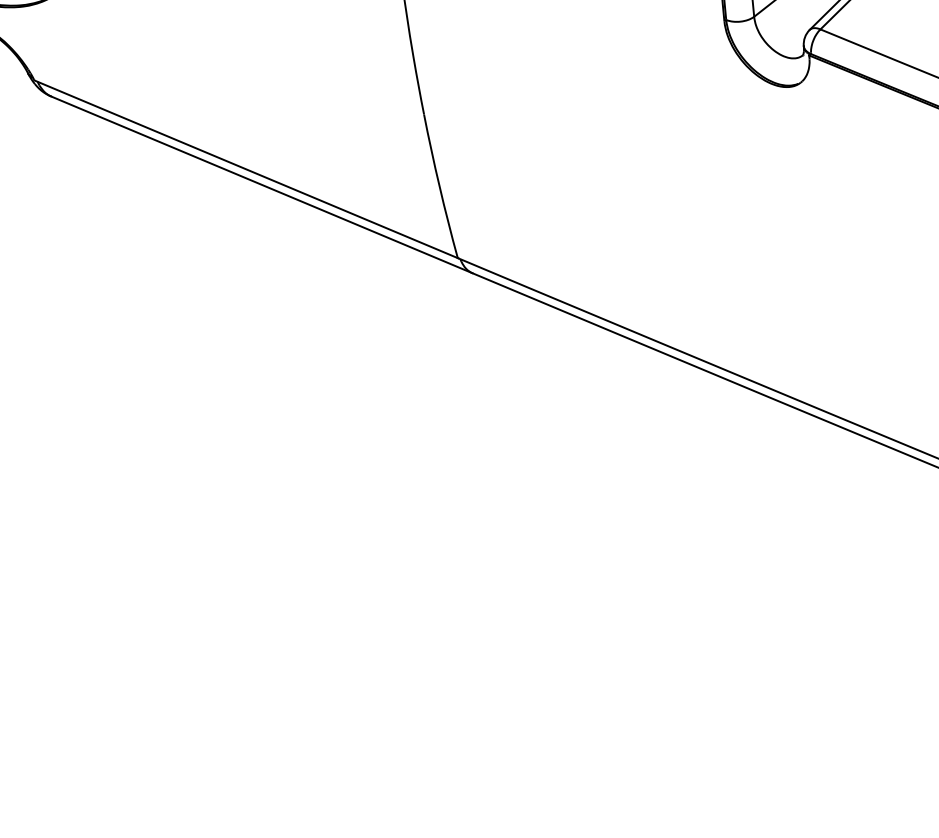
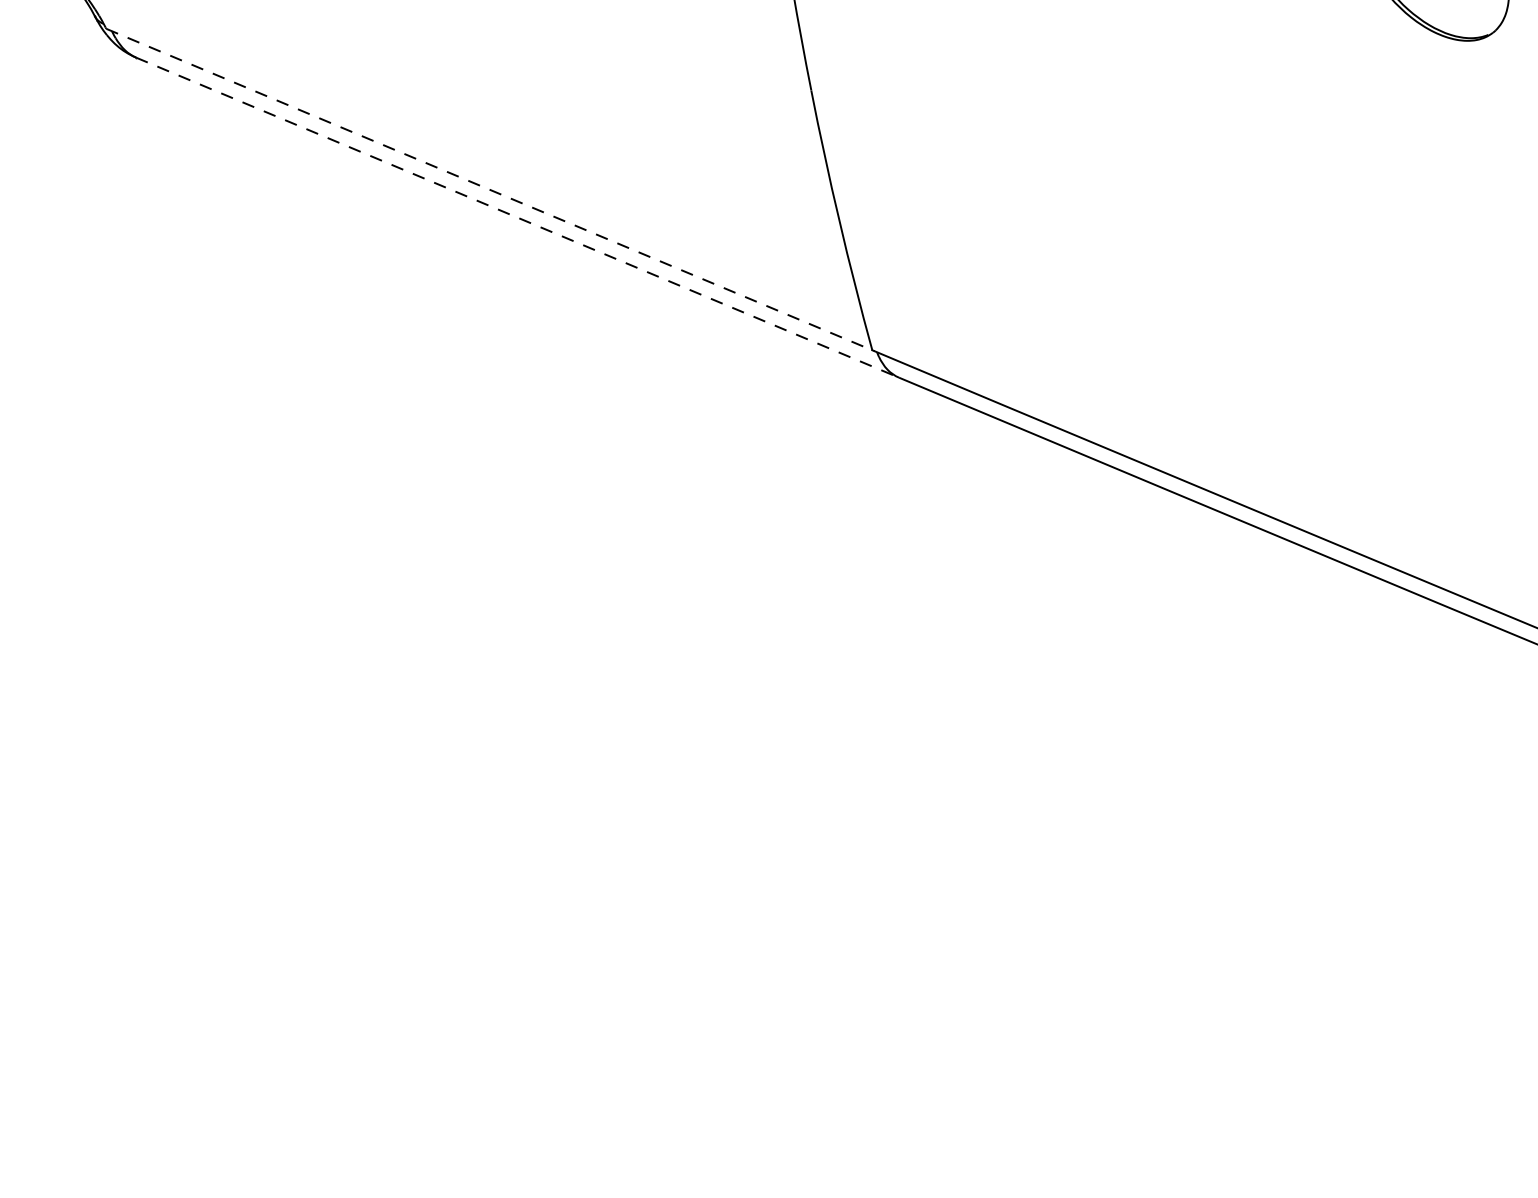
line: (246, 169) -> (489, 189), solid -> dashed
line: (261, 184) -> (517, 217), solid -> dashed

